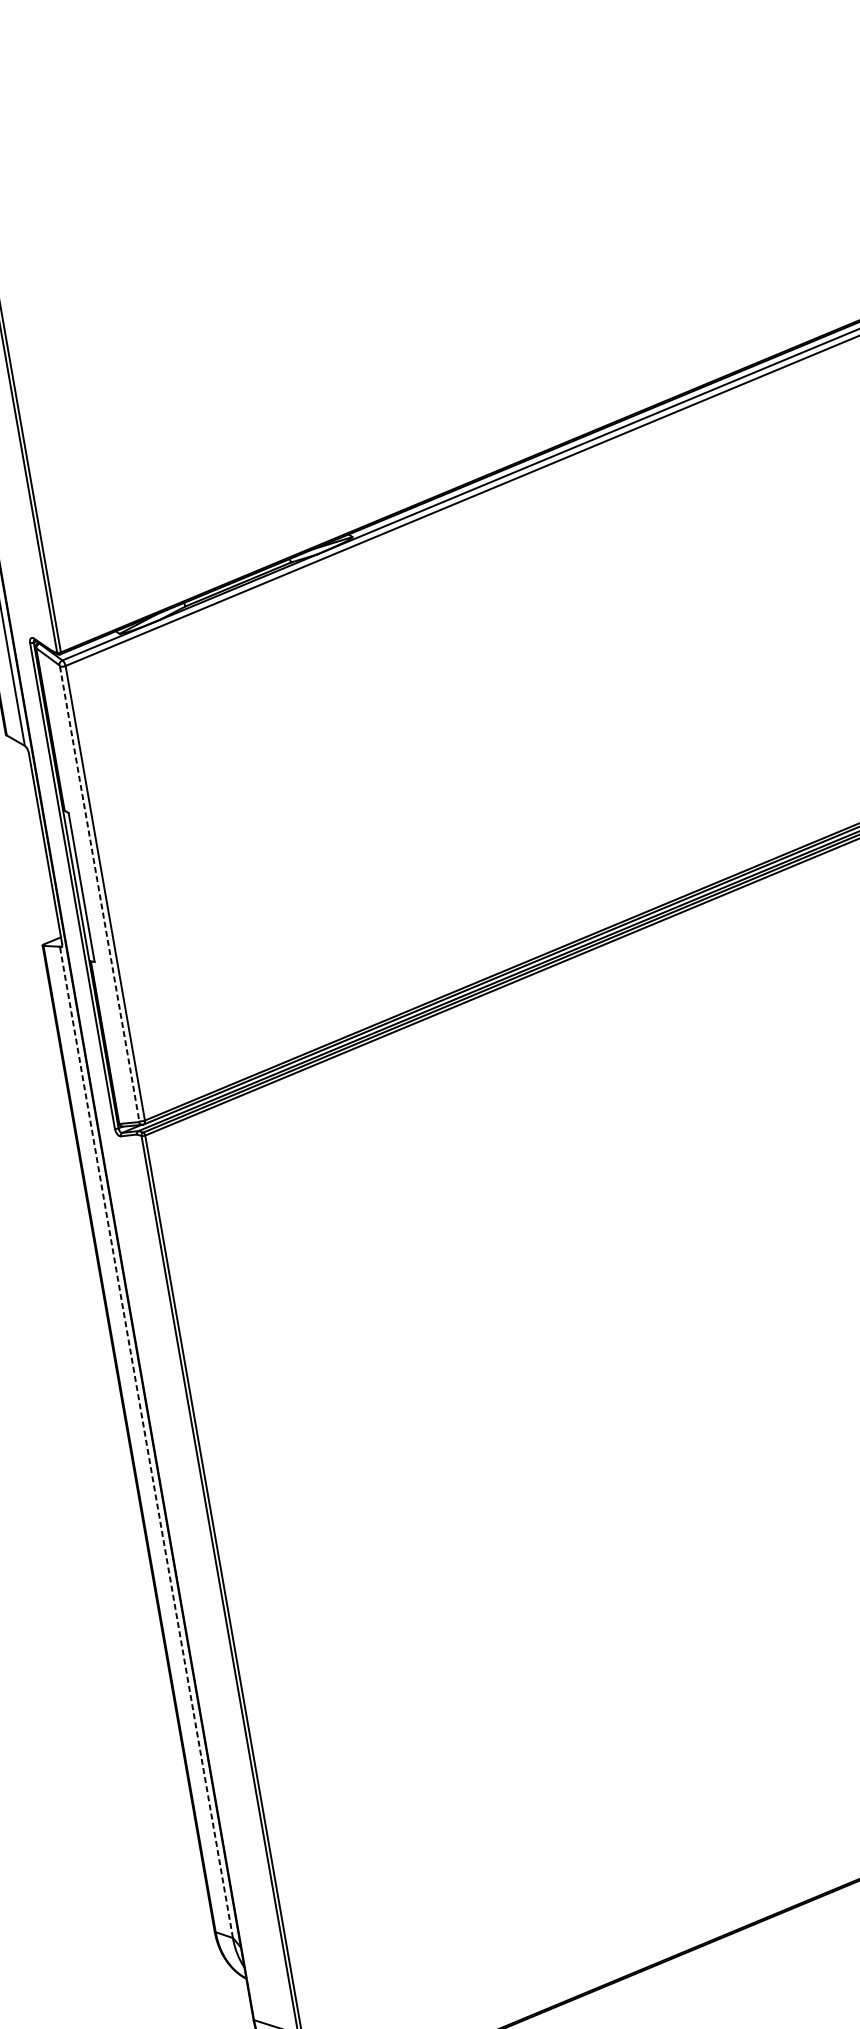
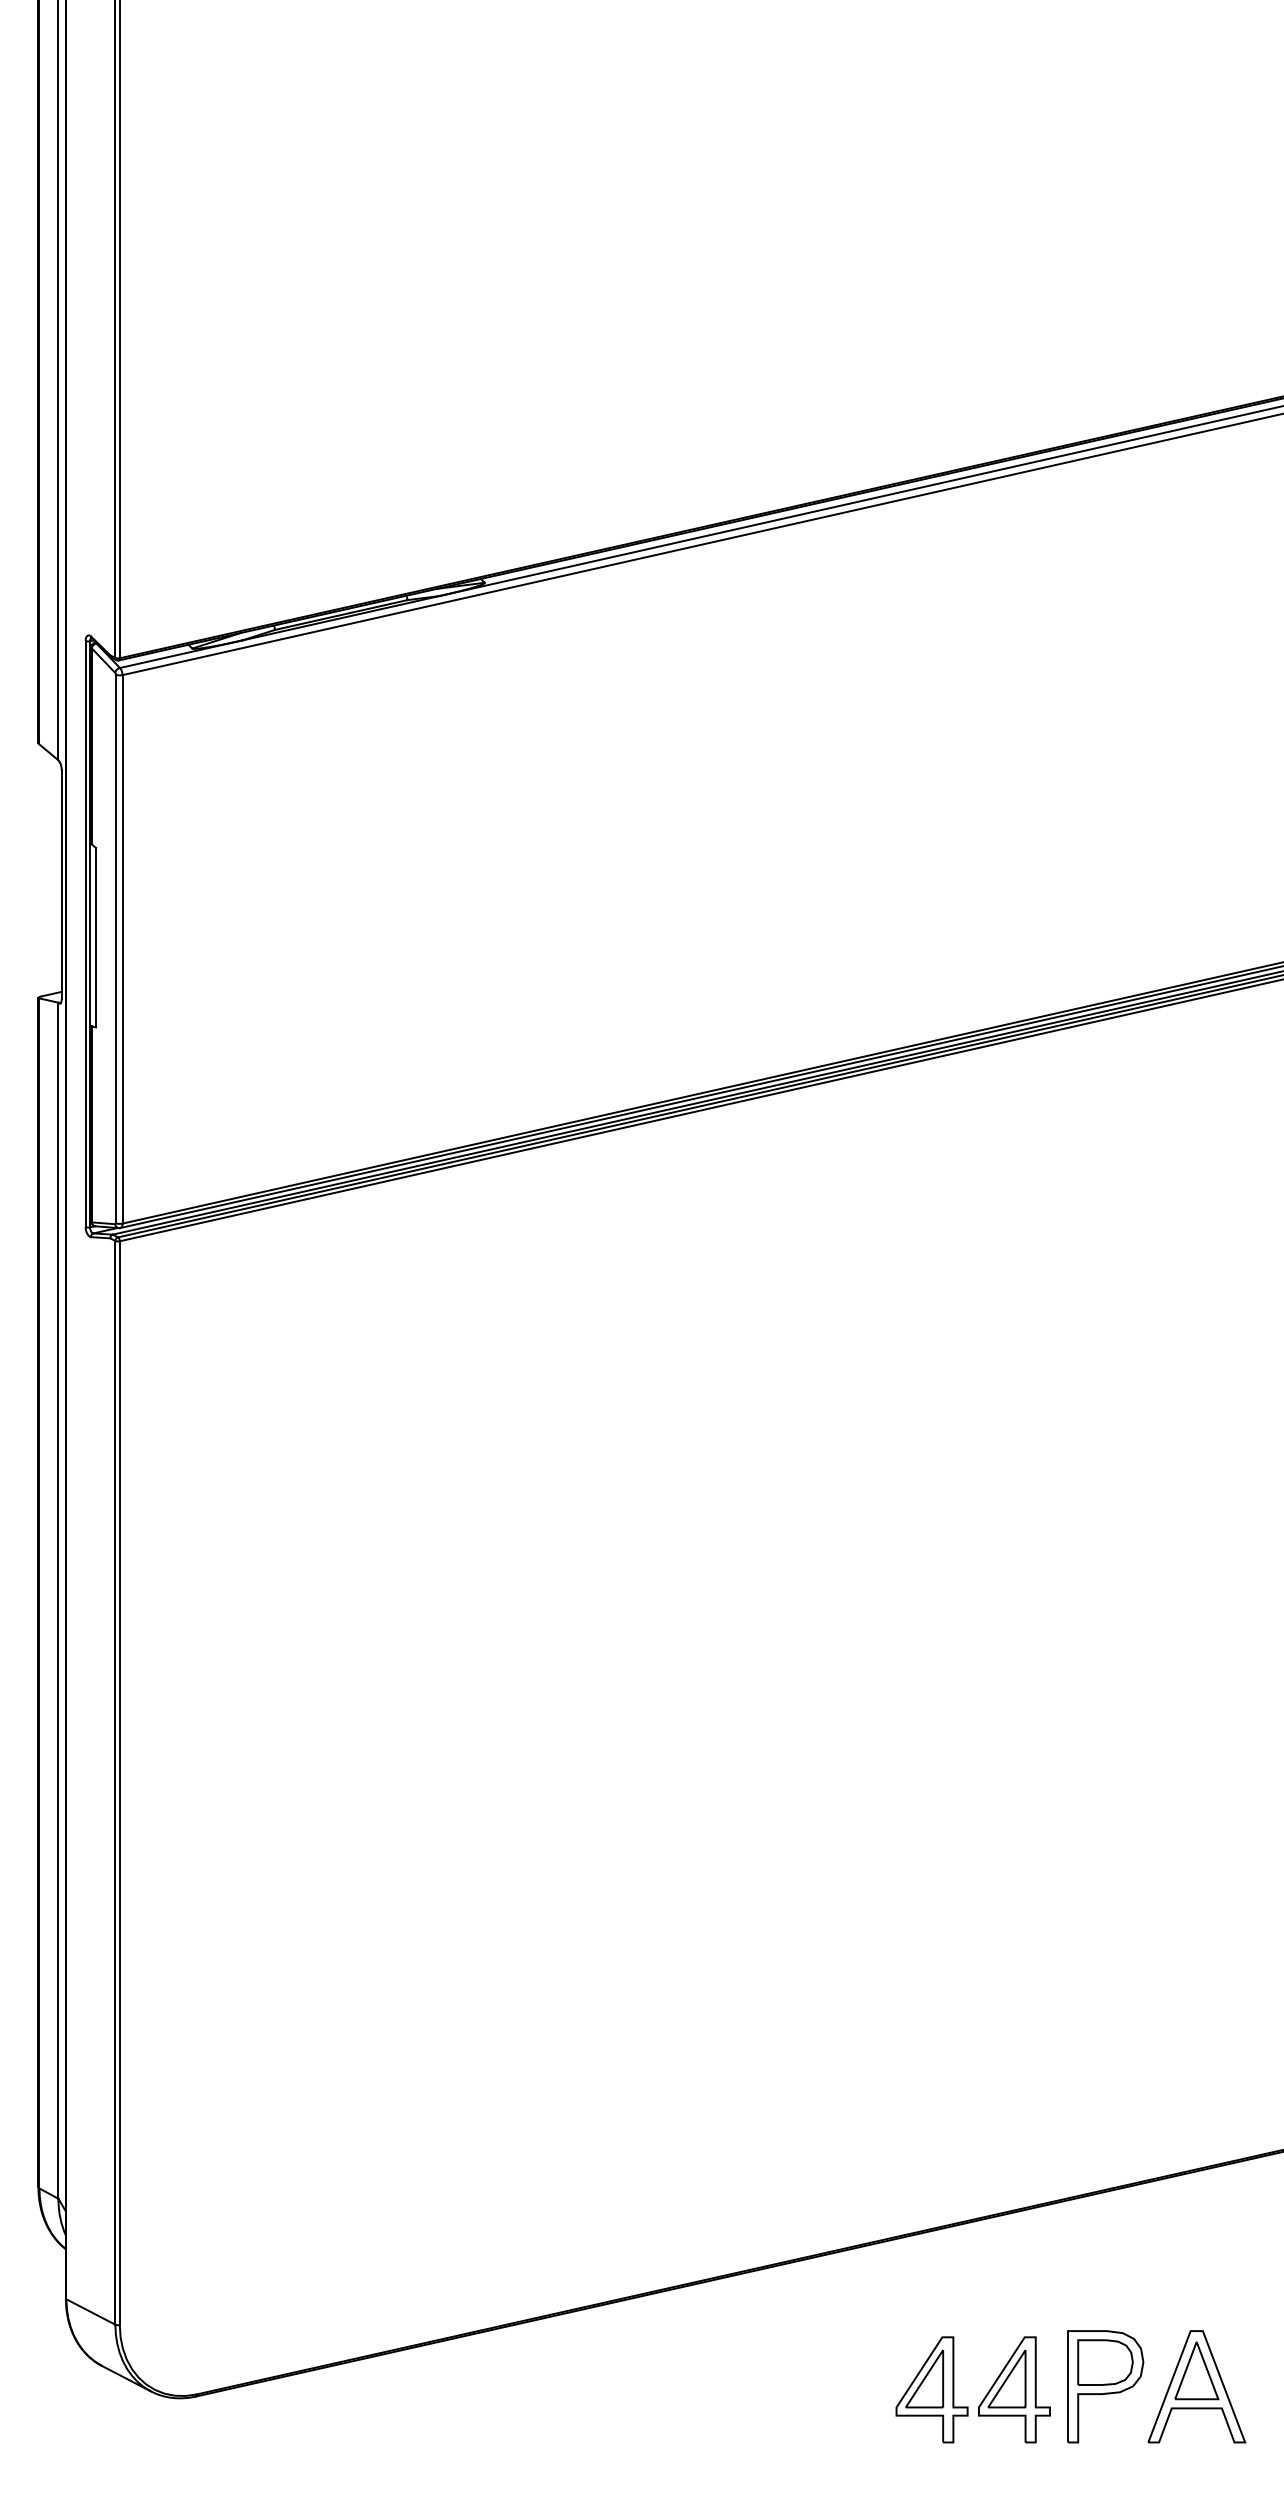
line: (99, 894) -> (115, 949), dashed -> solid
line: (146, 1442) -> (58, 1600), dashed -> solid

